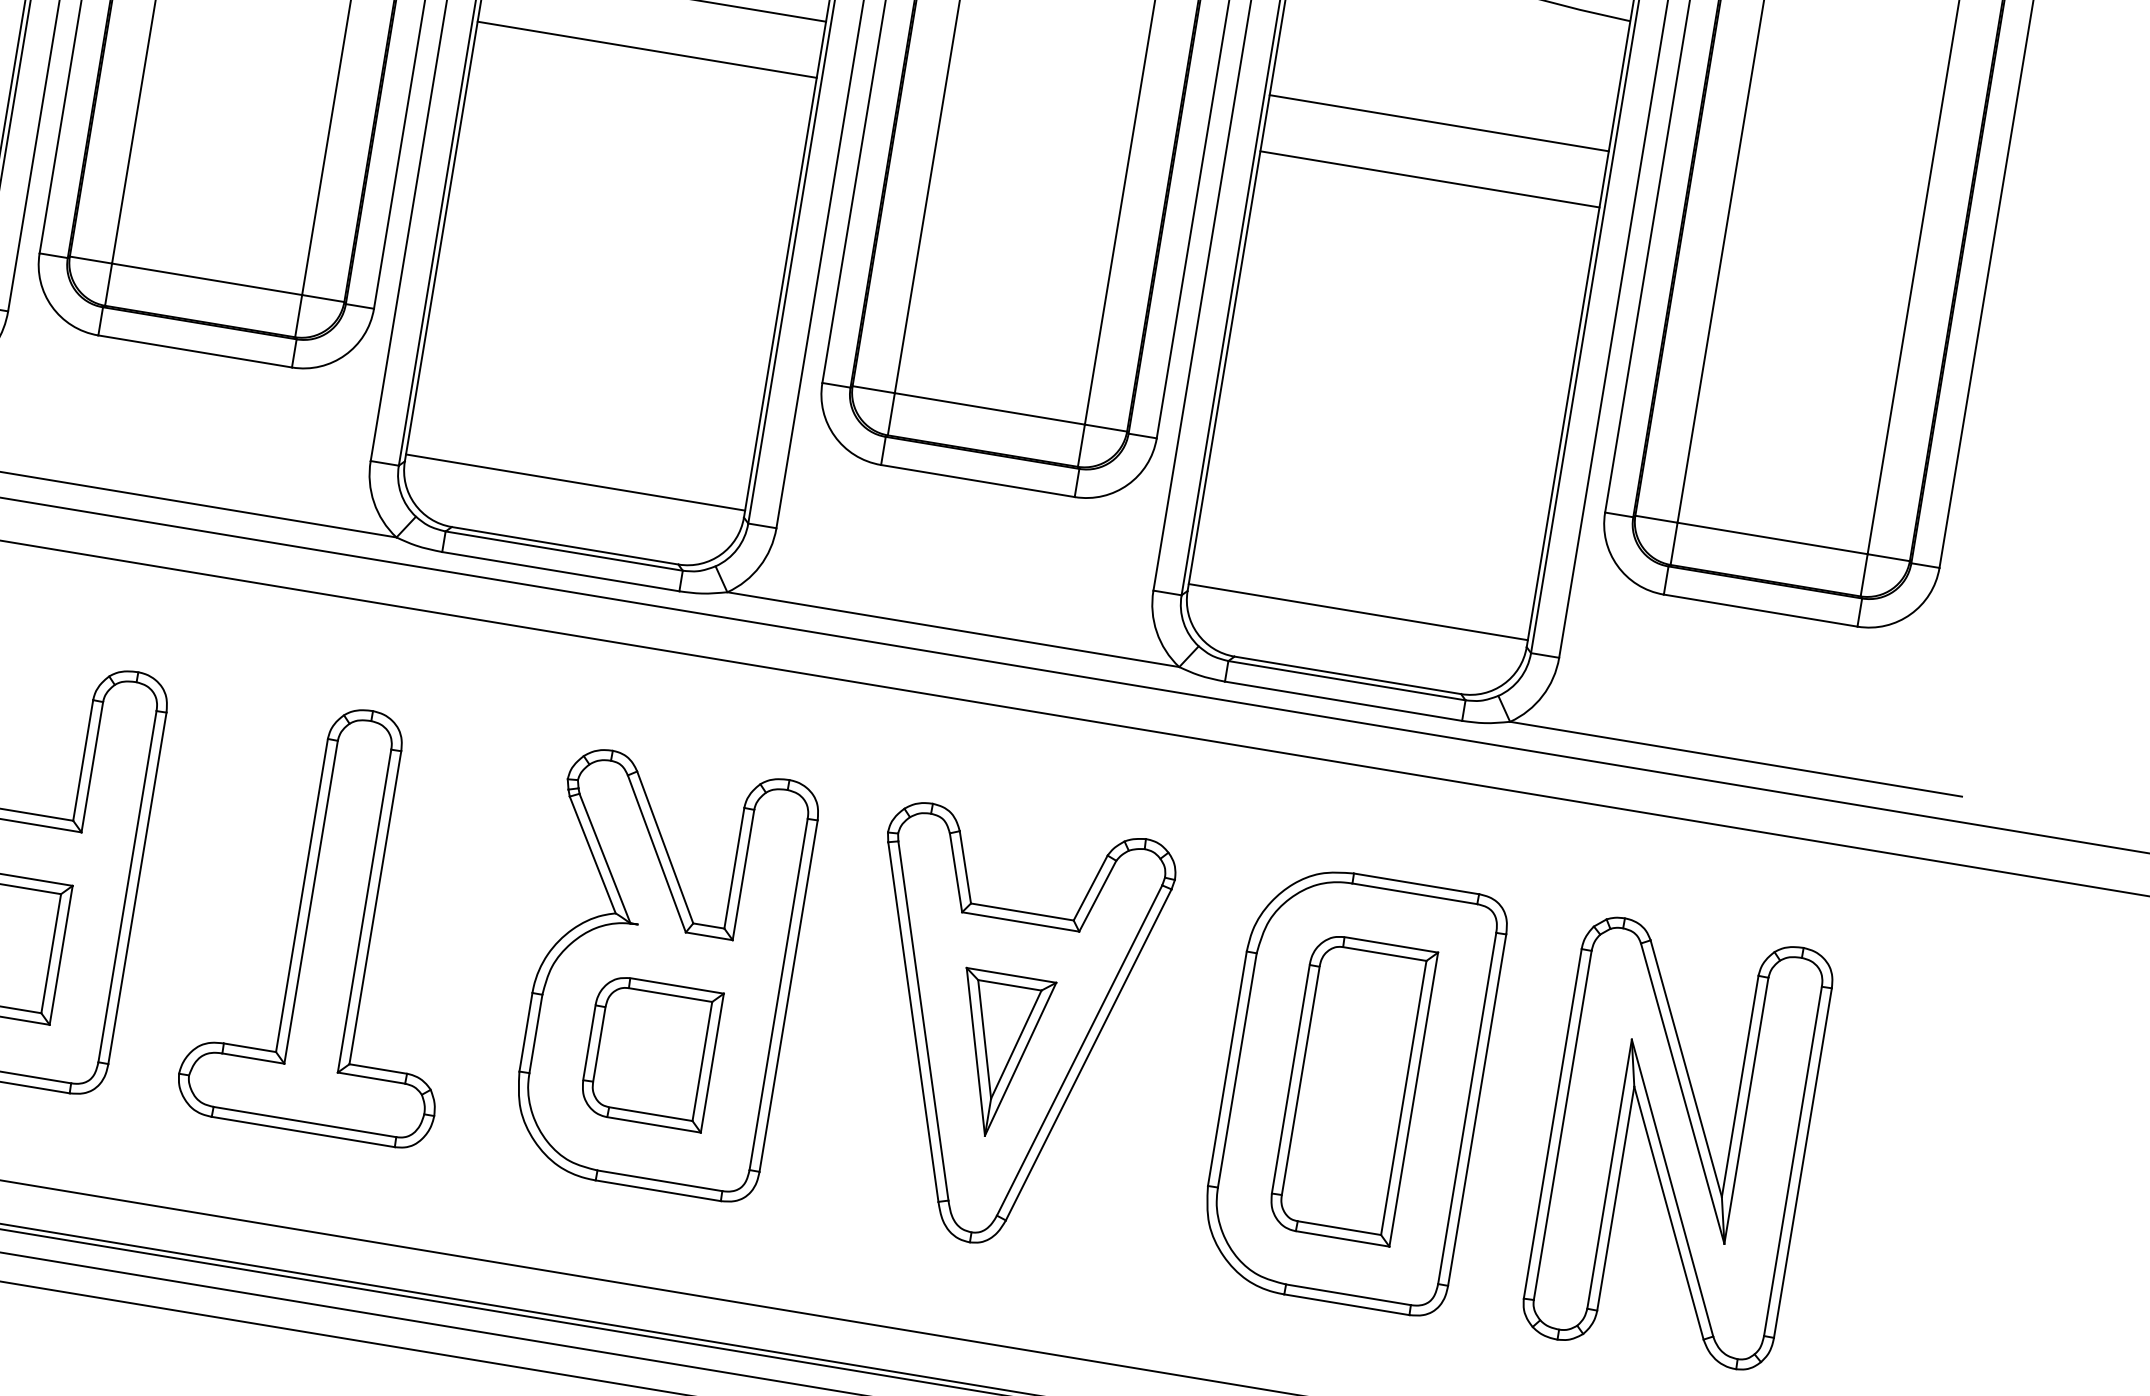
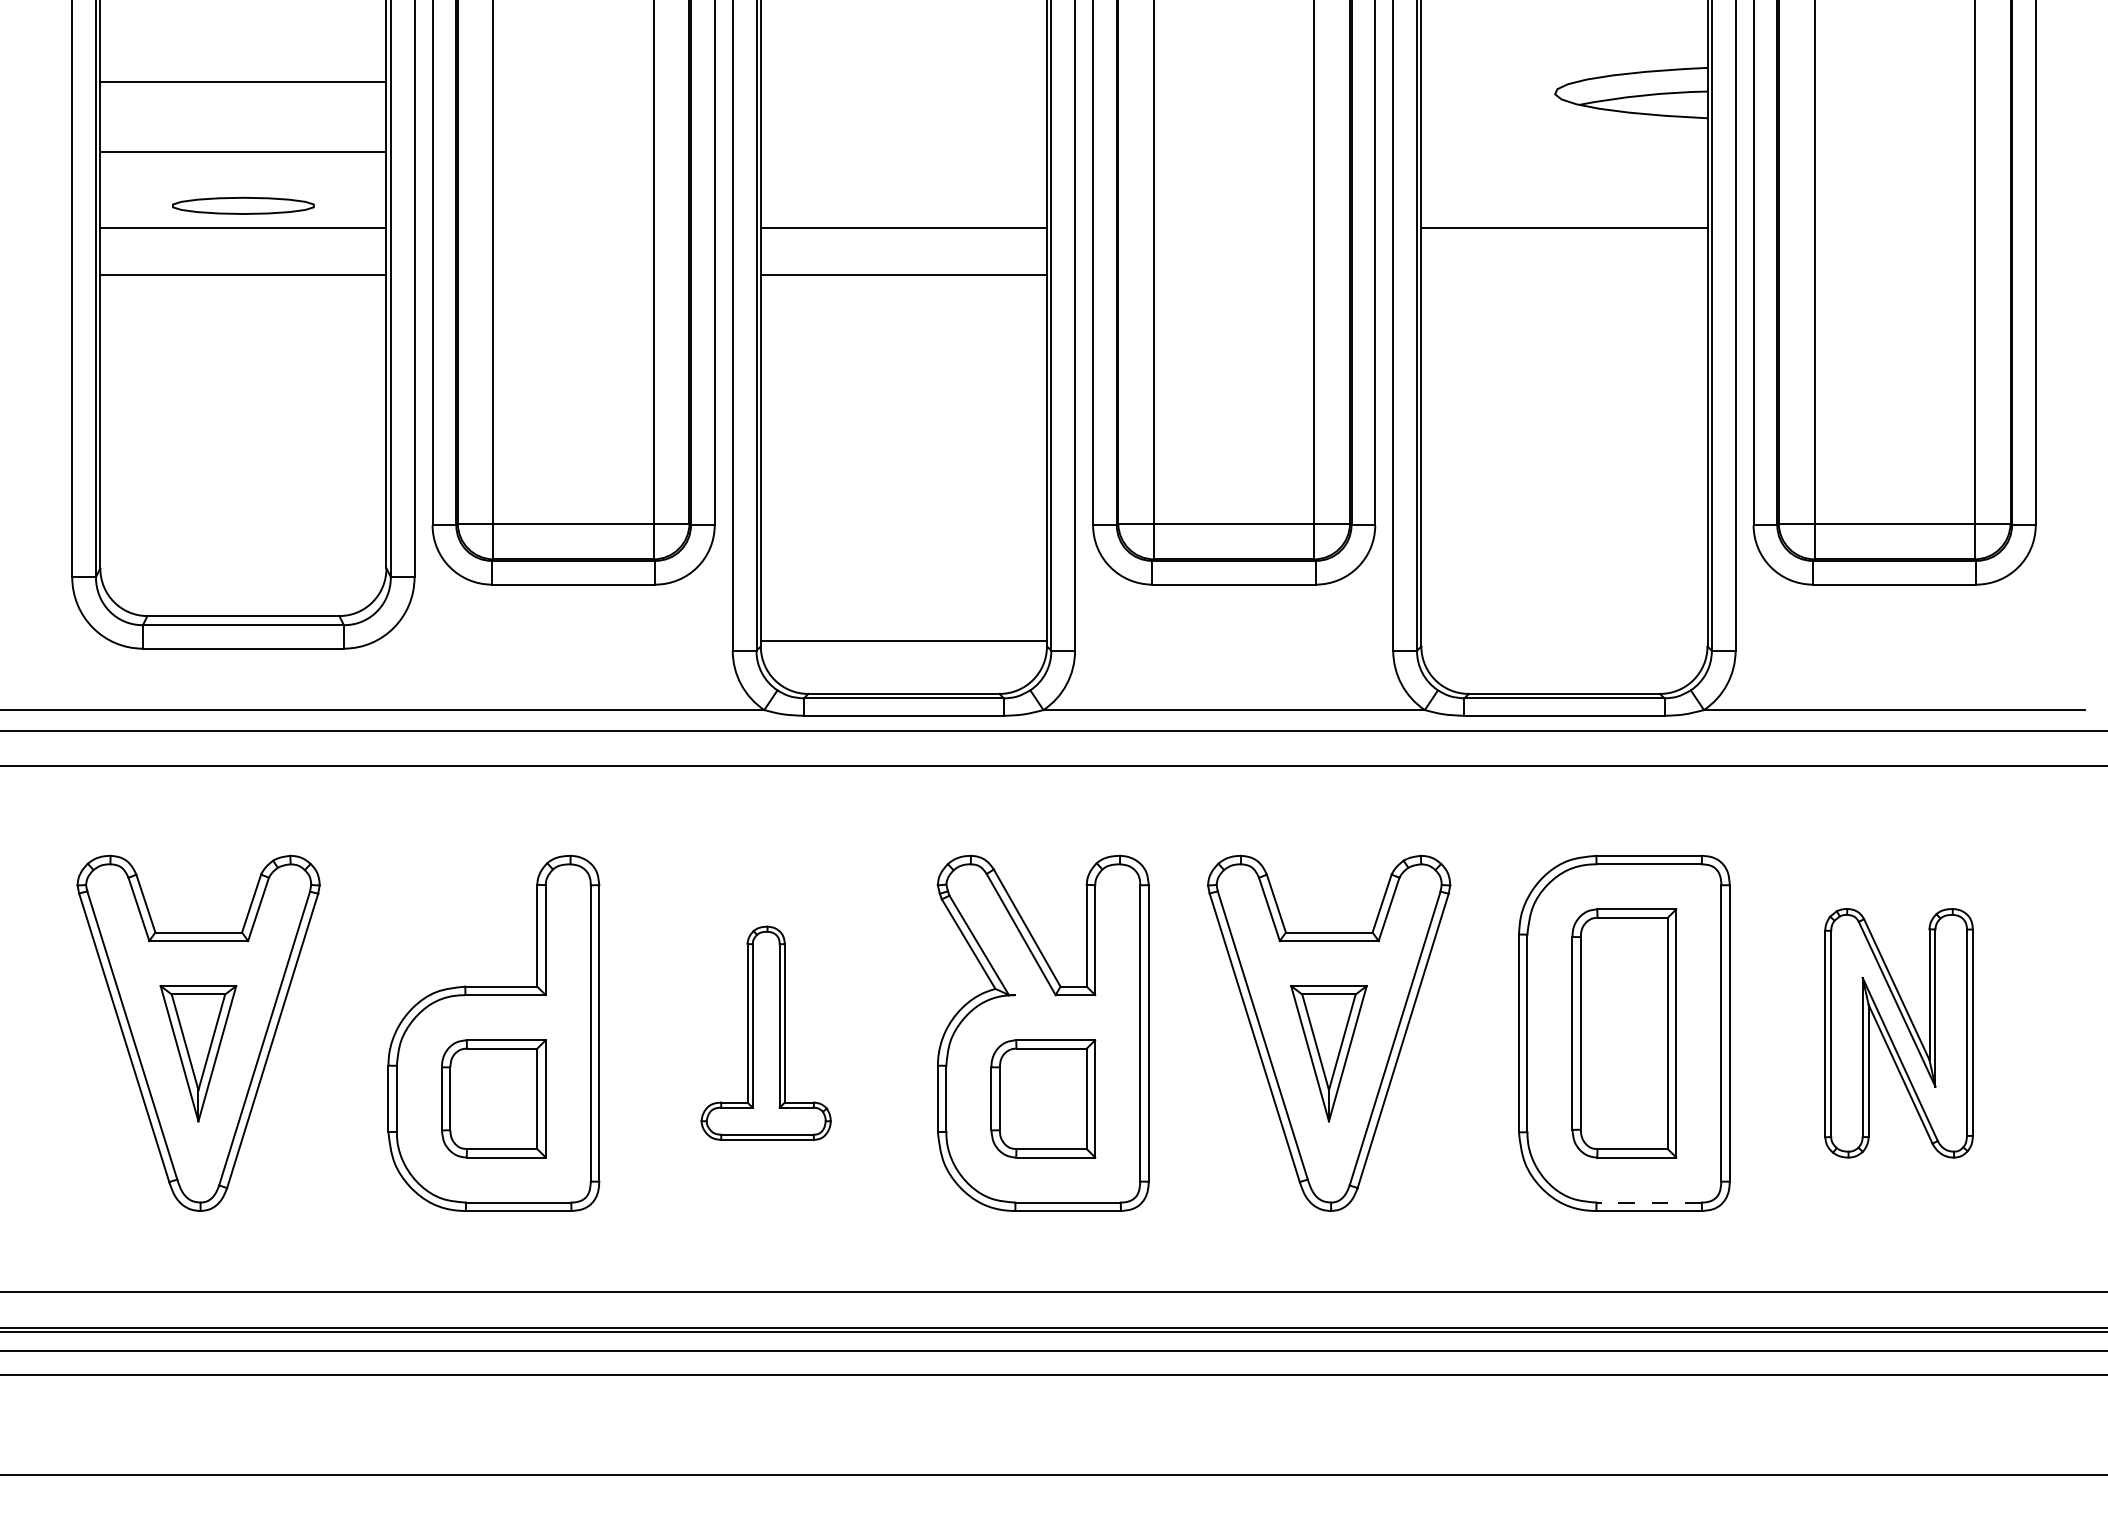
line: (1430, 179) -> (1564, 275), removed
line: (1358, 612) -> (1564, 640), removed
part: (334, 919) -> (765, 1032), size x0.6
part: (1677, 1142) -> (1898, 1032), size x0.7
line: (1348, 1294) -> (1649, 1202), solid -> dashed

